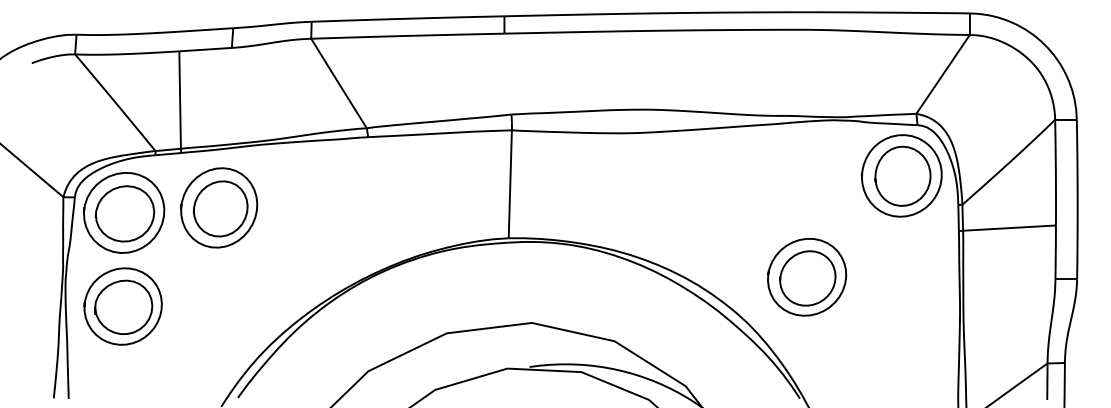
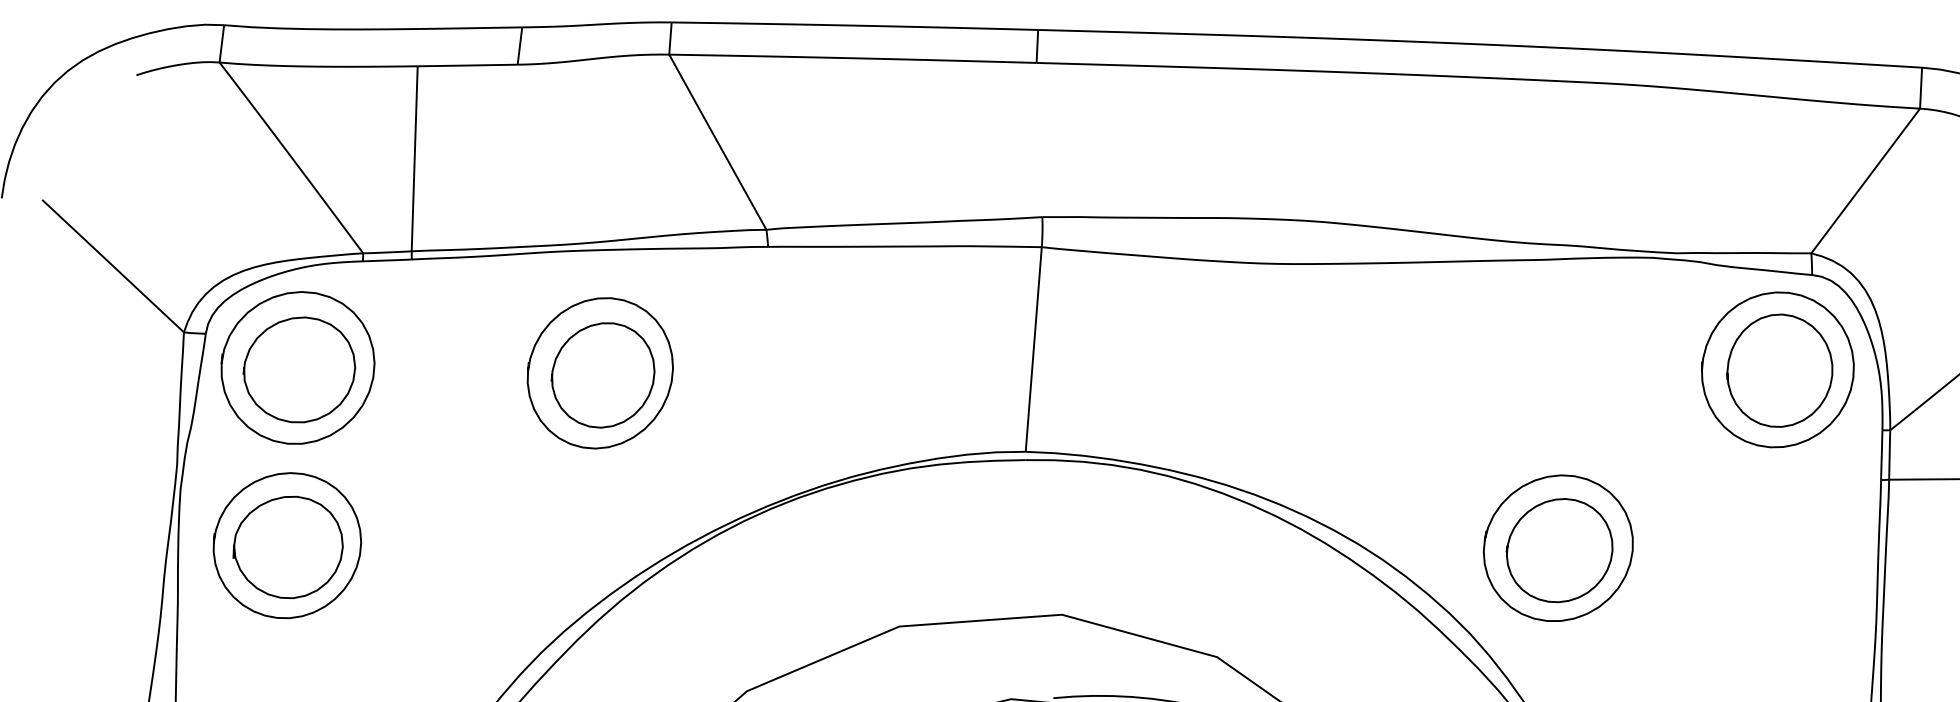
part: (219, 207) -> (600, 372), moved
part: (807, 277) -> (1559, 548), moved

